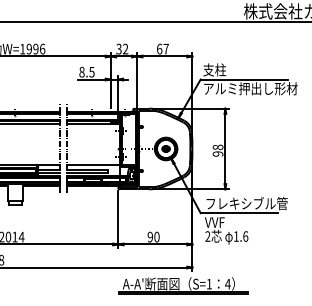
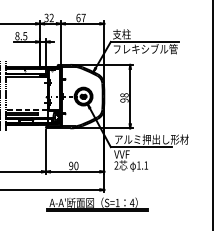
text: (250, 88) -> (150, 48), アルミ押出し形材 -> フレキシブル管
line: (93, 165) -> (26, 109), solid -> dashed
text: (252, 203) -> (151, 139), フレキシブル管 -> アルミ押出し形材
text: (245, 236) -> (146, 165), 1.6 -> 1.1

